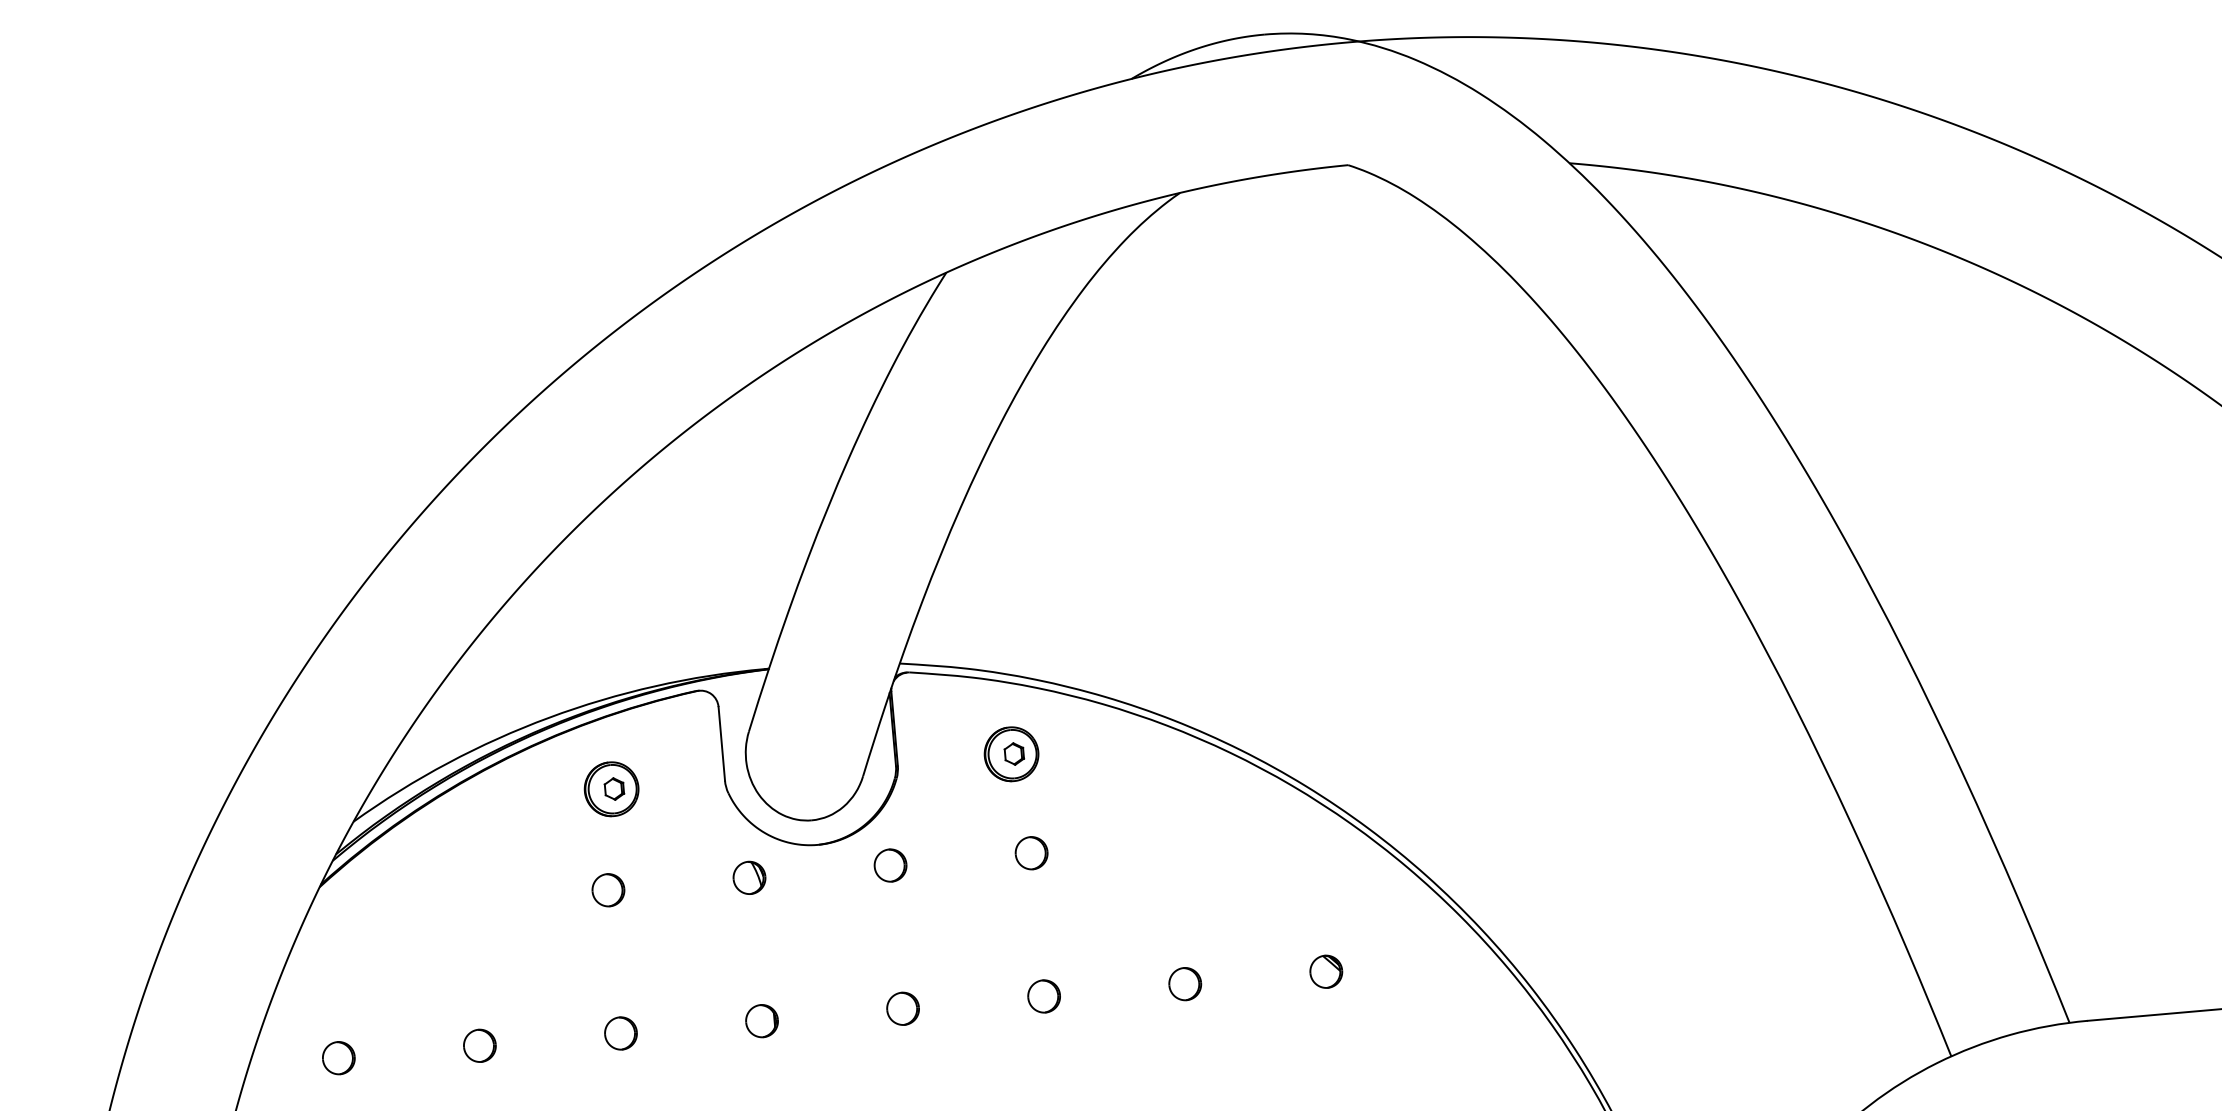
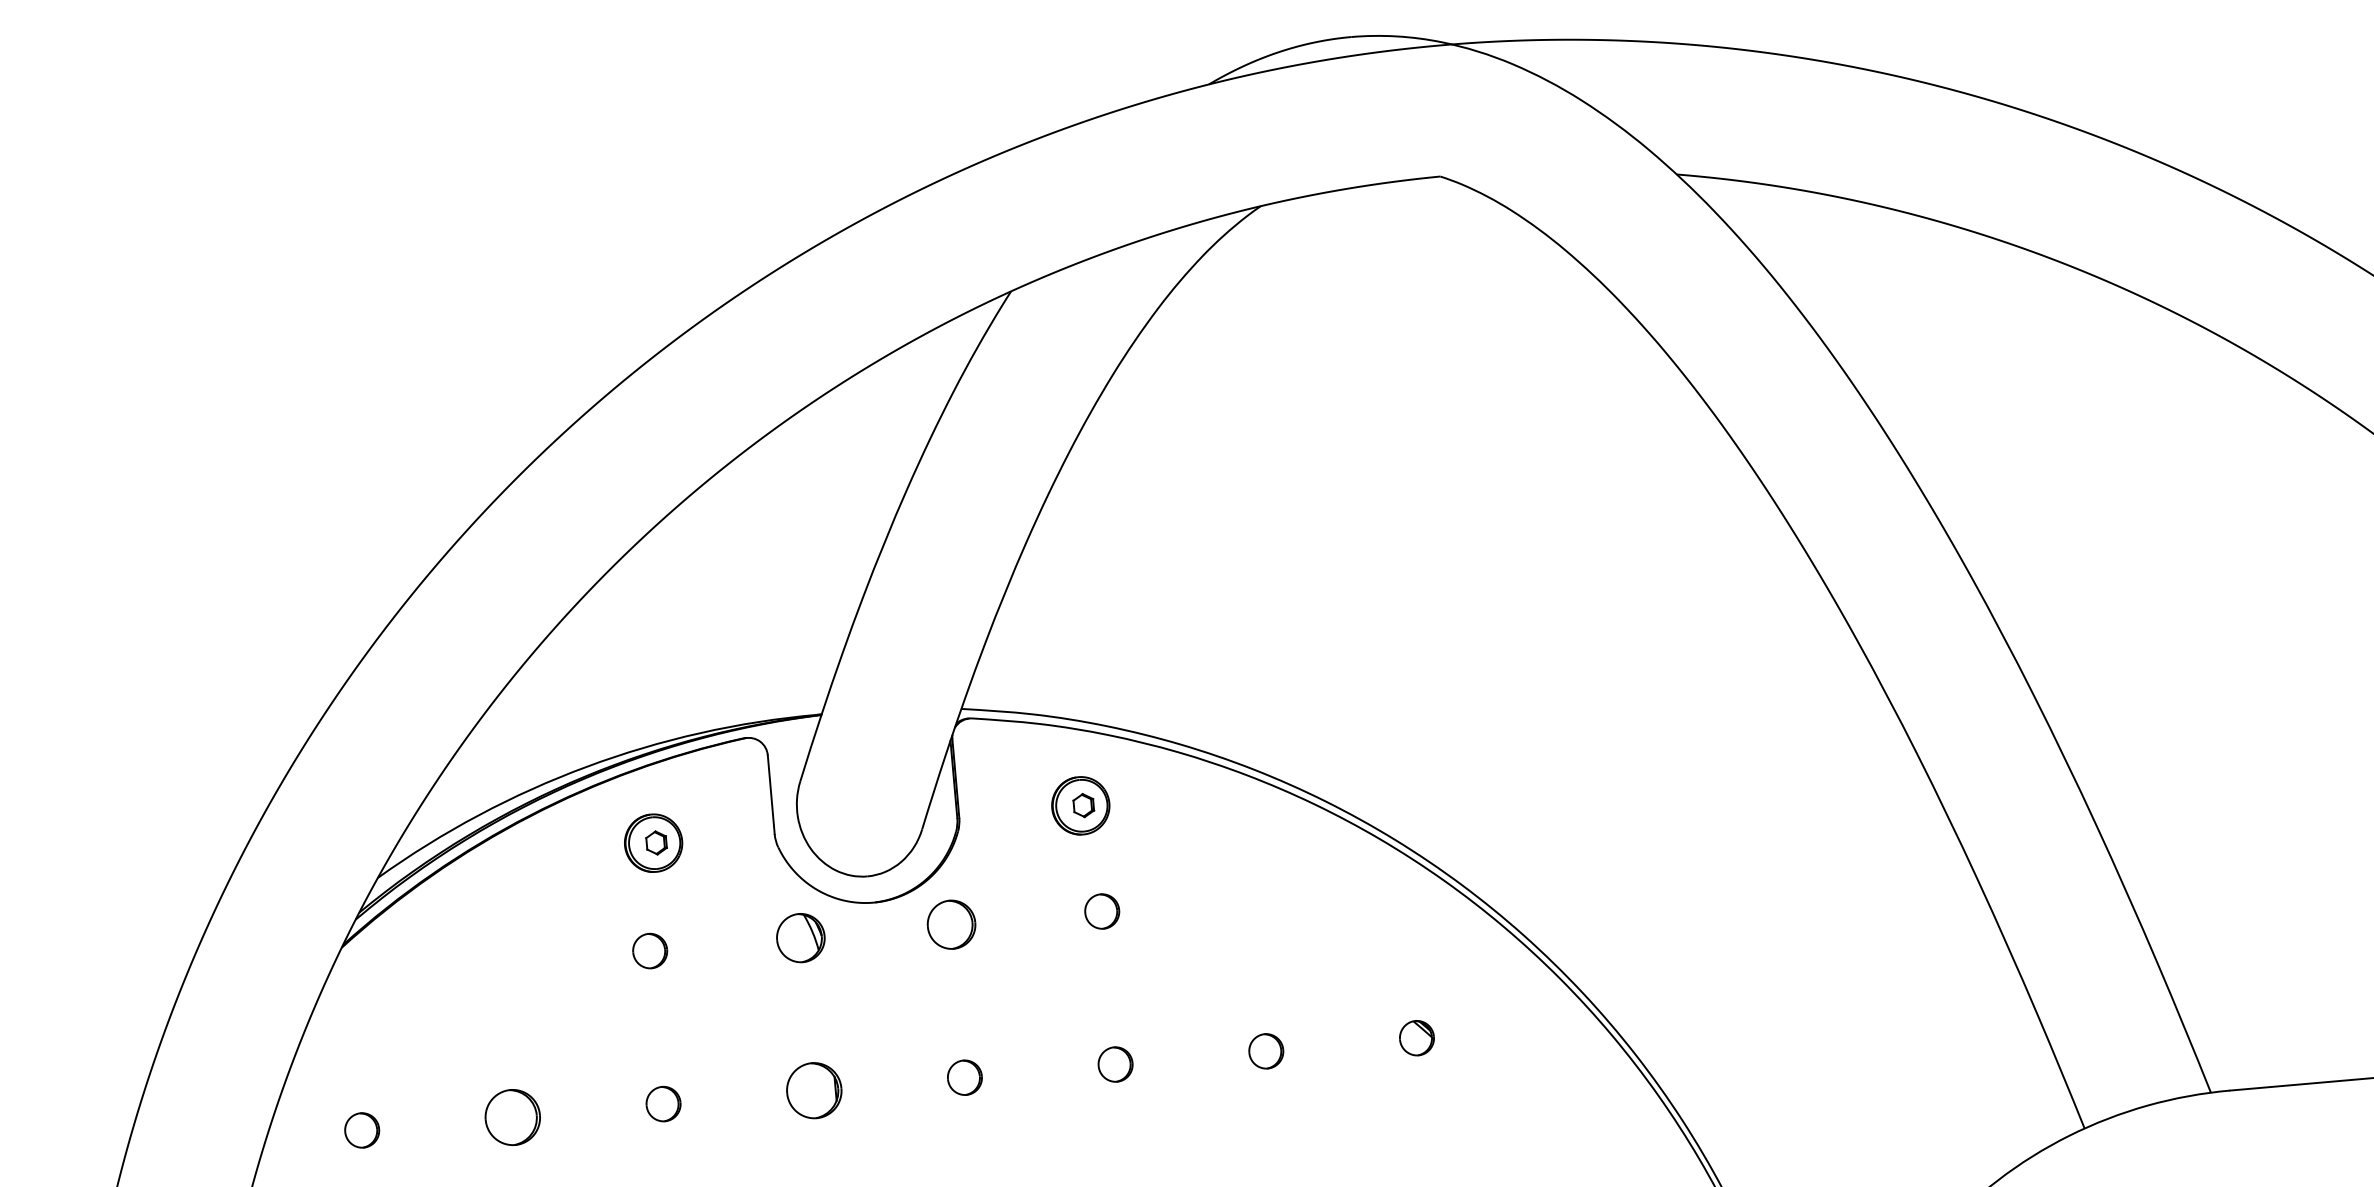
part: (890, 865) -> (951, 924), size x1.4
part: (749, 877) -> (800, 937), size x1.4
part: (761, 1021) -> (813, 1091), size x1.6
part: (479, 1045) -> (512, 1116), size x1.6

